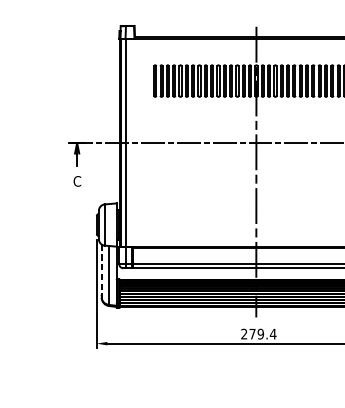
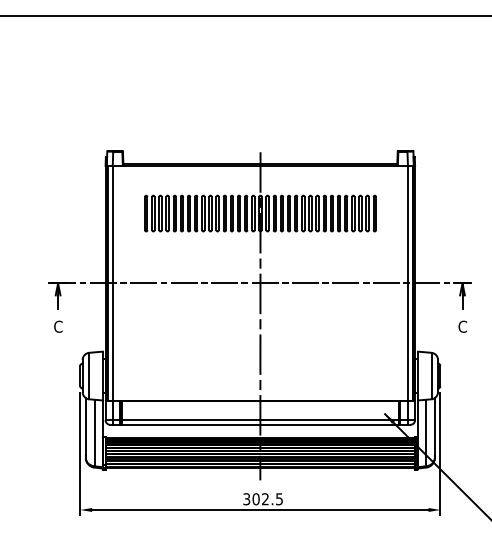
line: (101, 269) -> (85, 426), dashed -> solid
text: (259, 334) -> (263, 499), 279.4 -> 302.5

